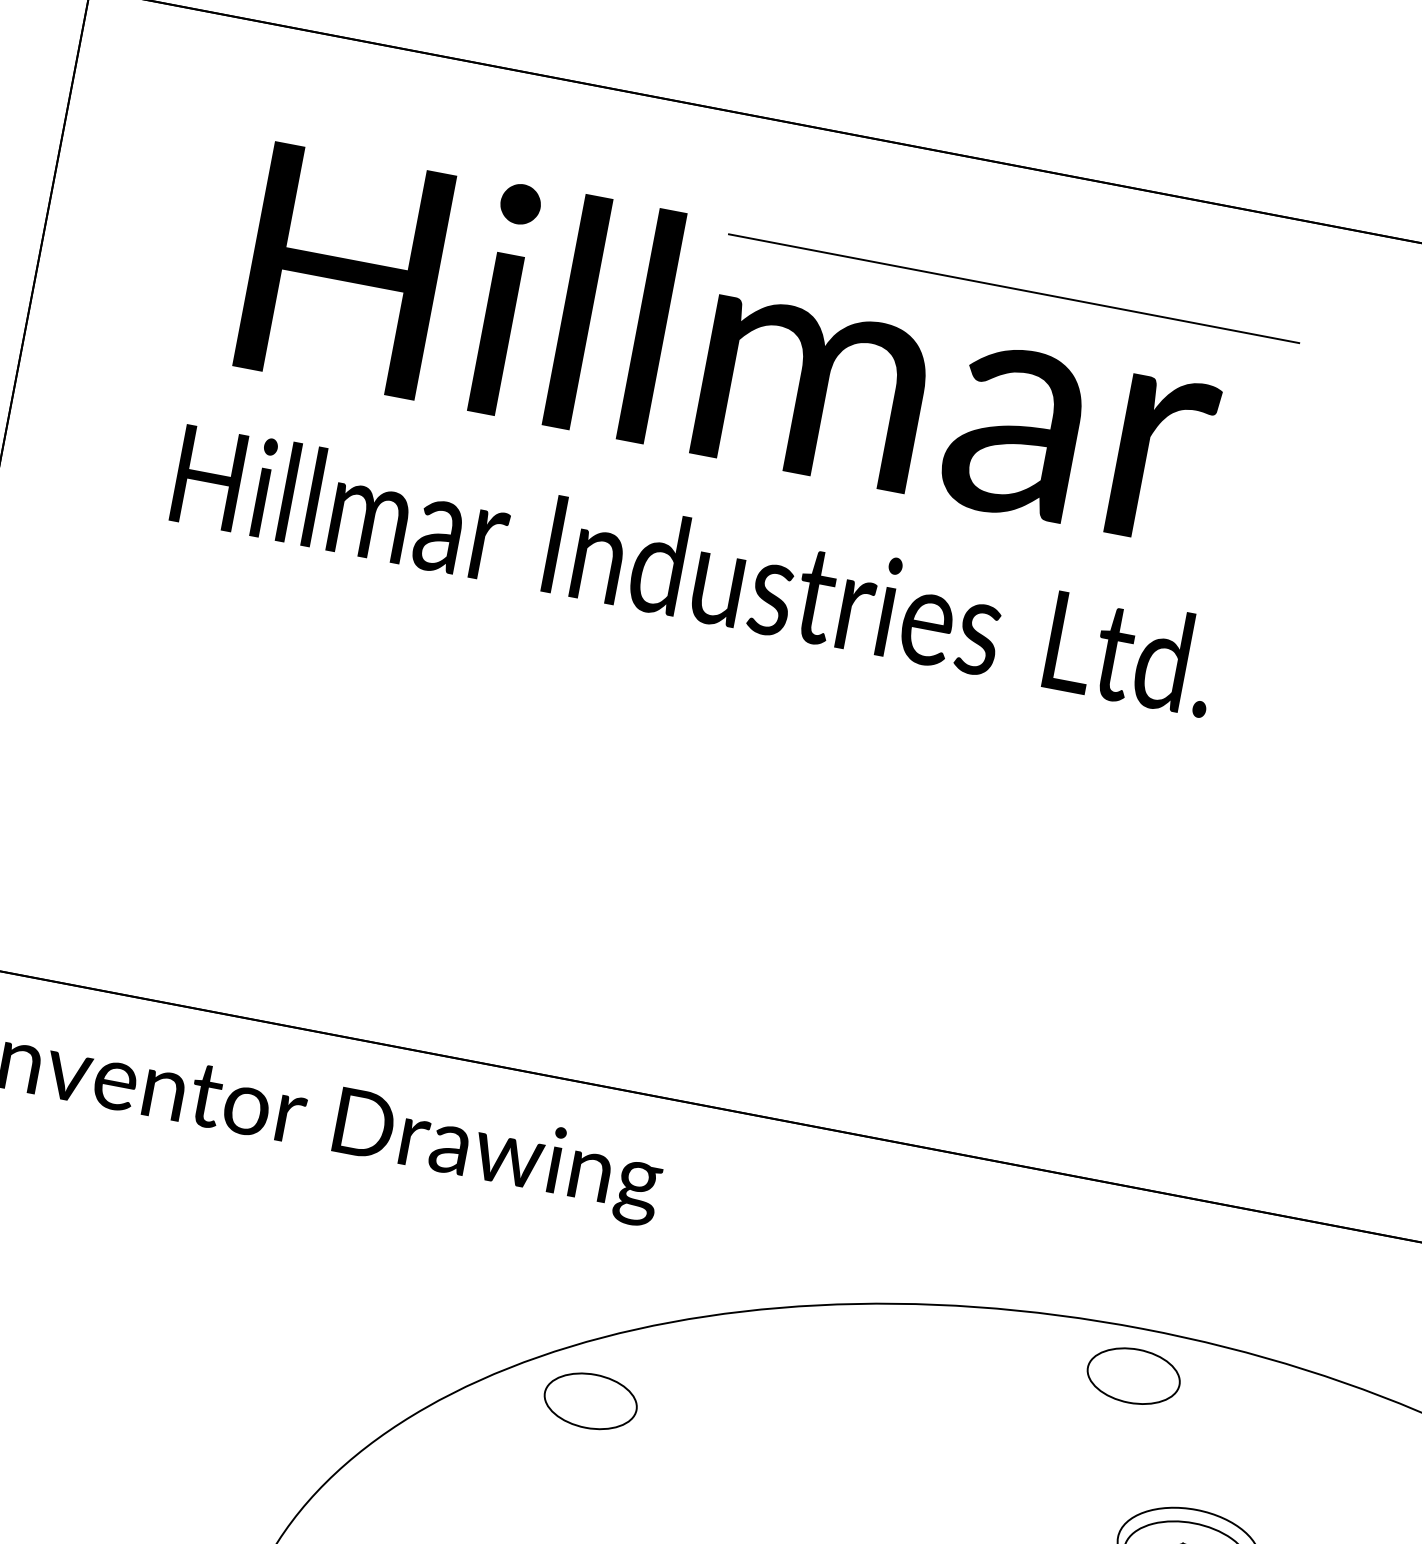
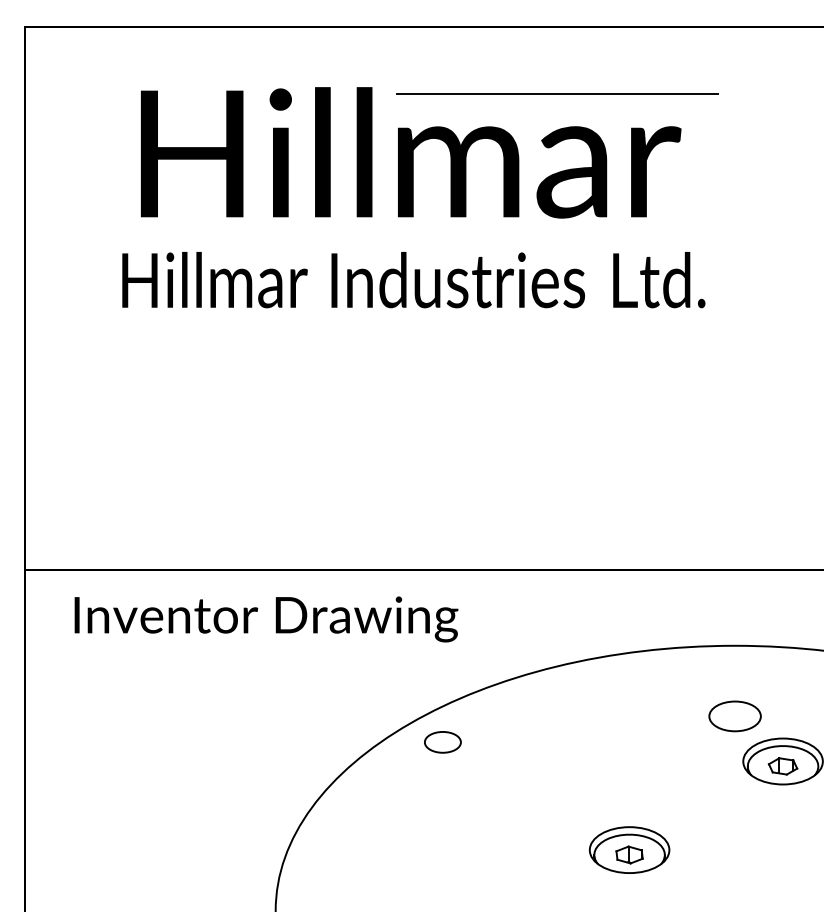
part: (1132, 1376) -> (734, 716), moved
part: (590, 1401) -> (442, 742), size x0.7

